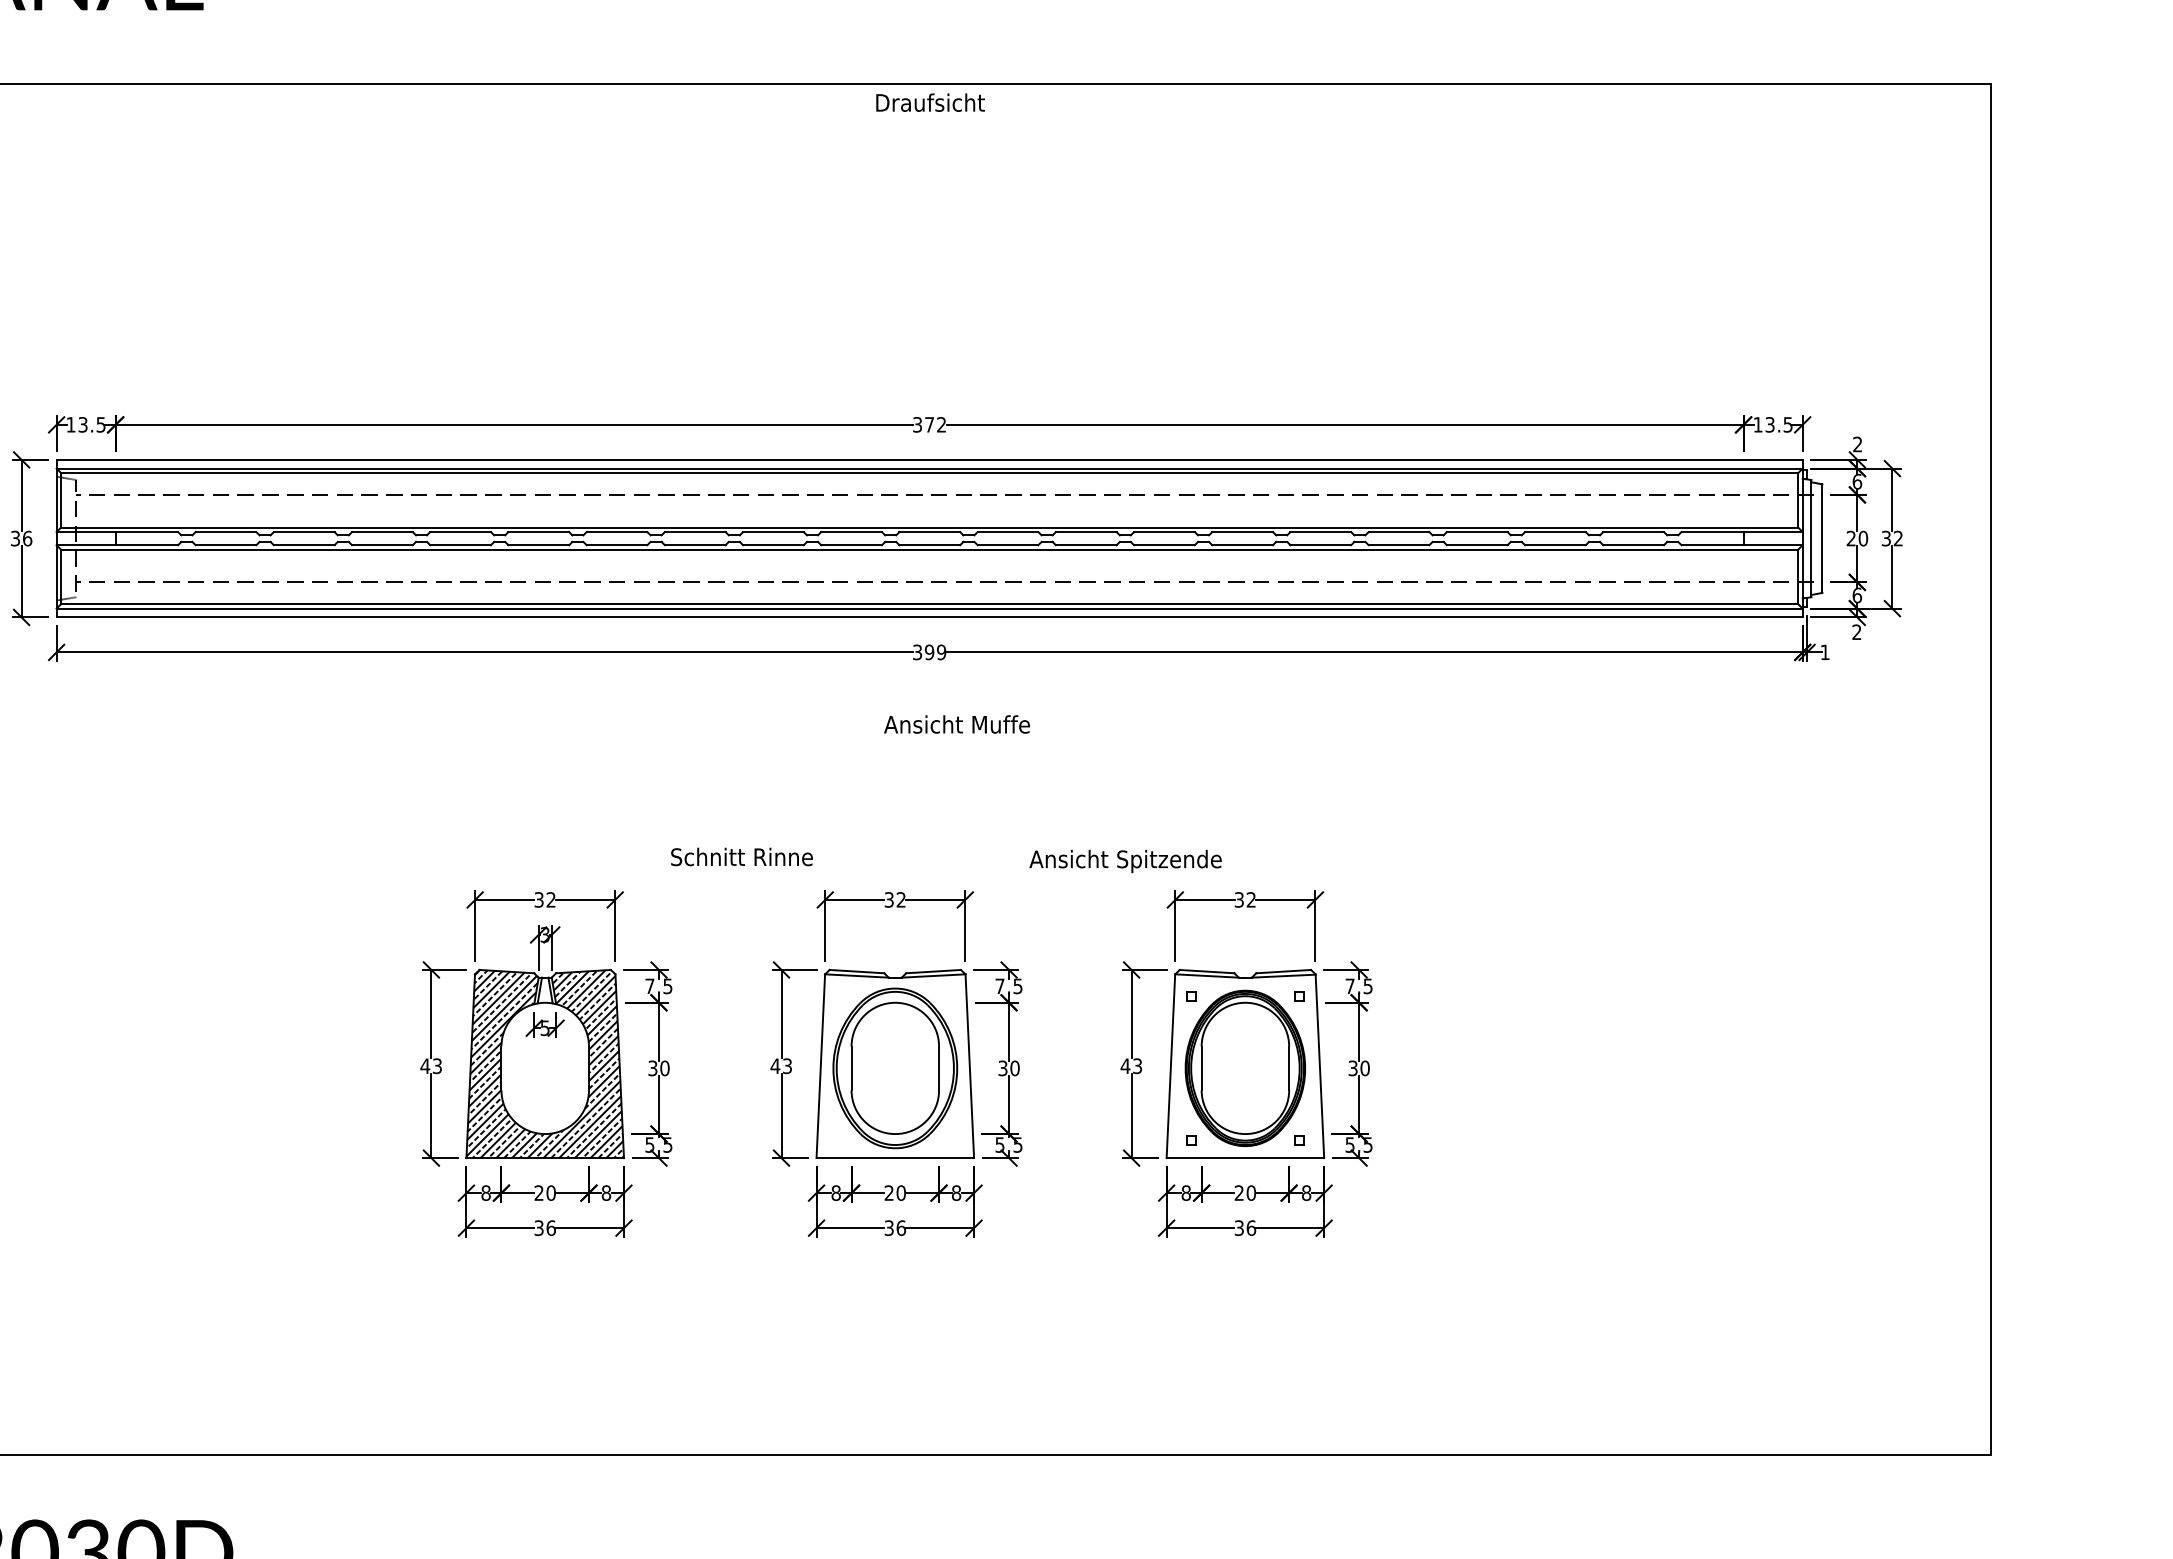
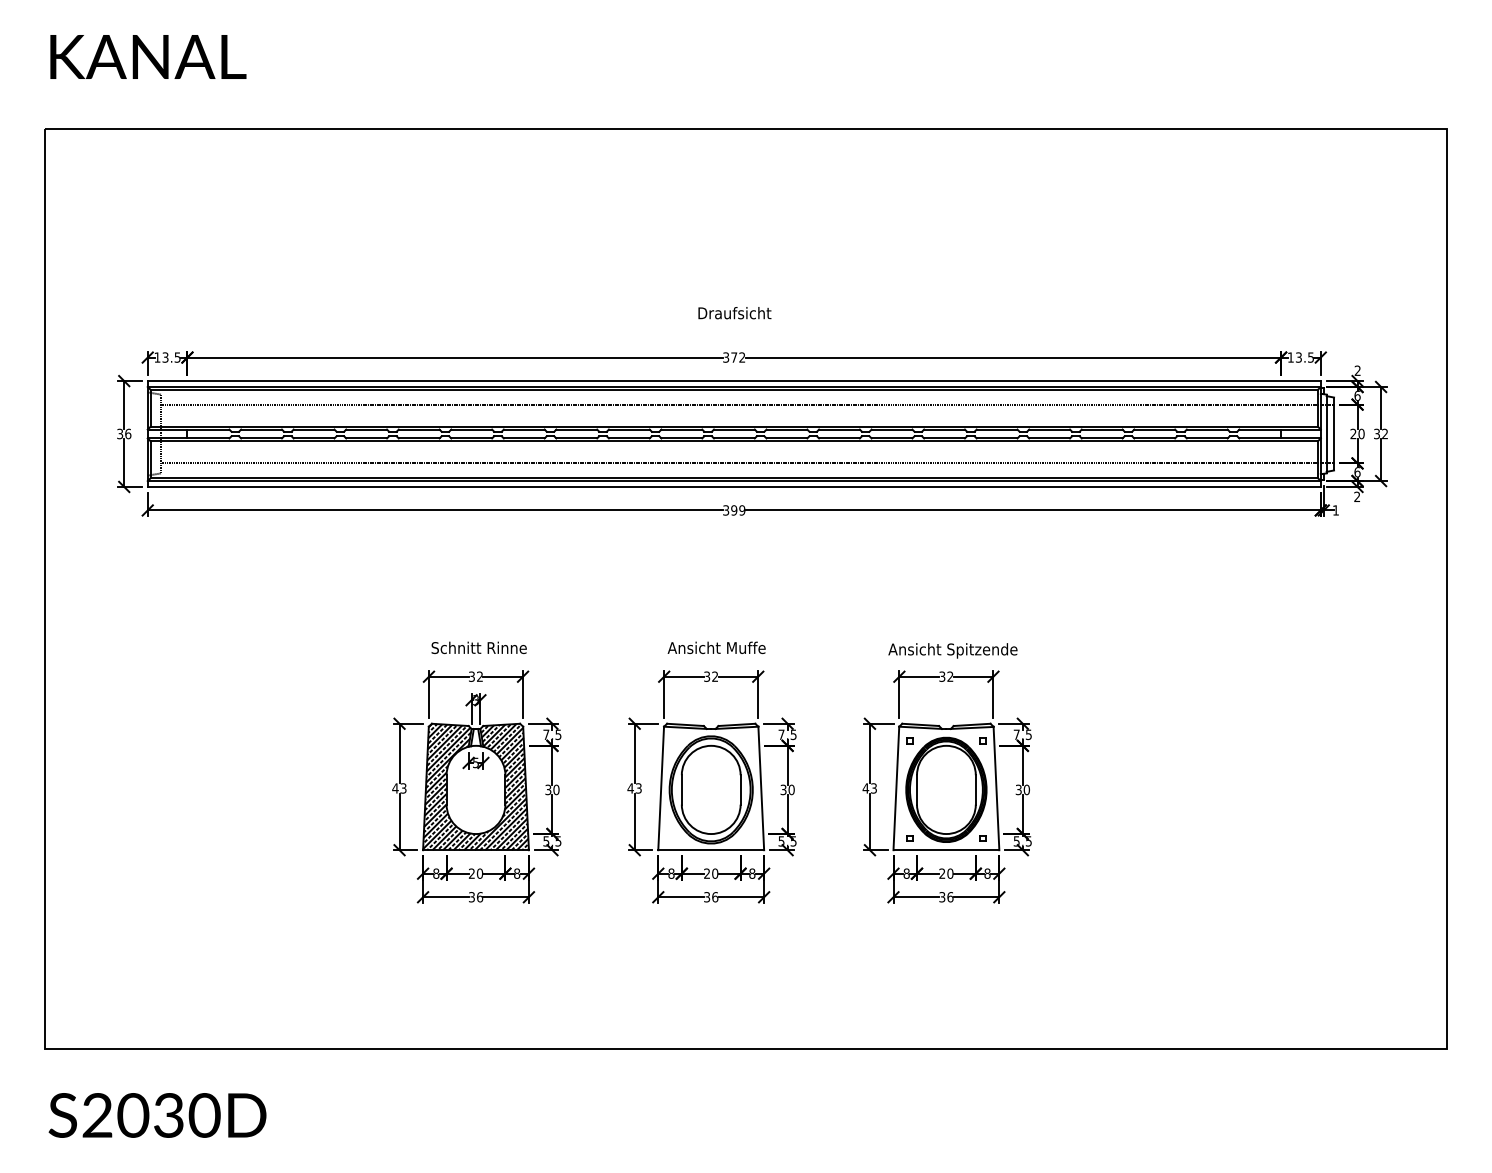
text: (929, 103) -> (734, 313), moved
text: (956, 723) -> (716, 647), moved
text: (740, 856) -> (478, 647), moved
text: (1124, 860) -> (952, 650), moved

